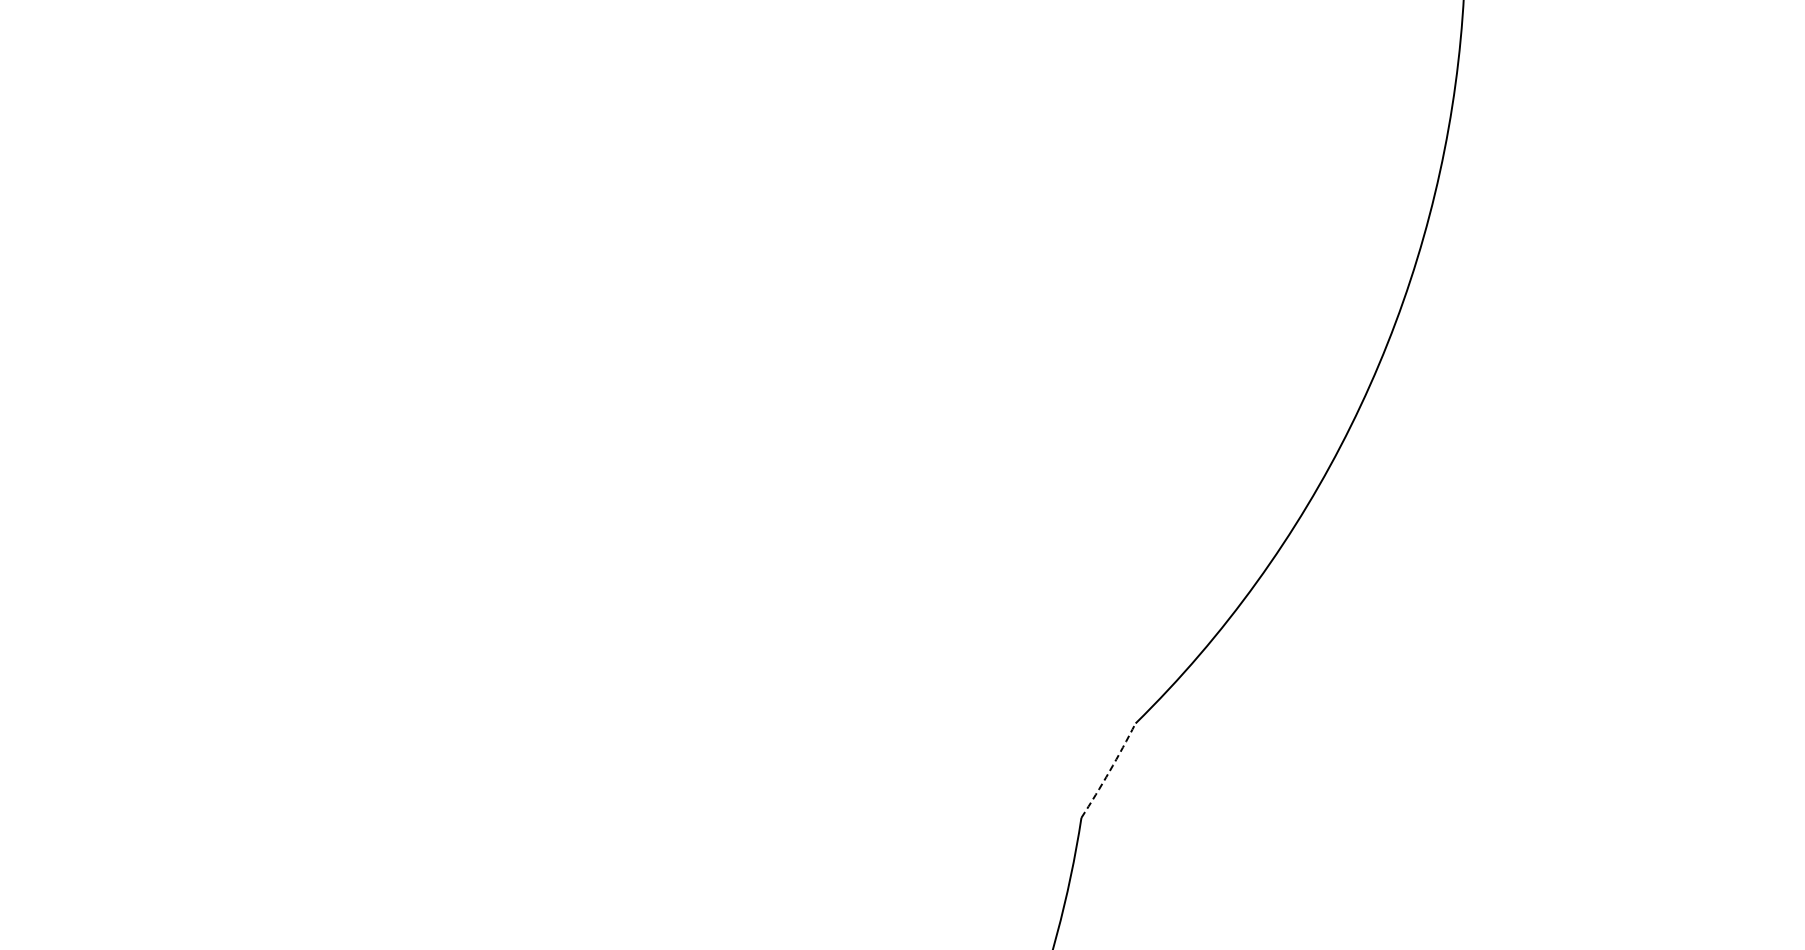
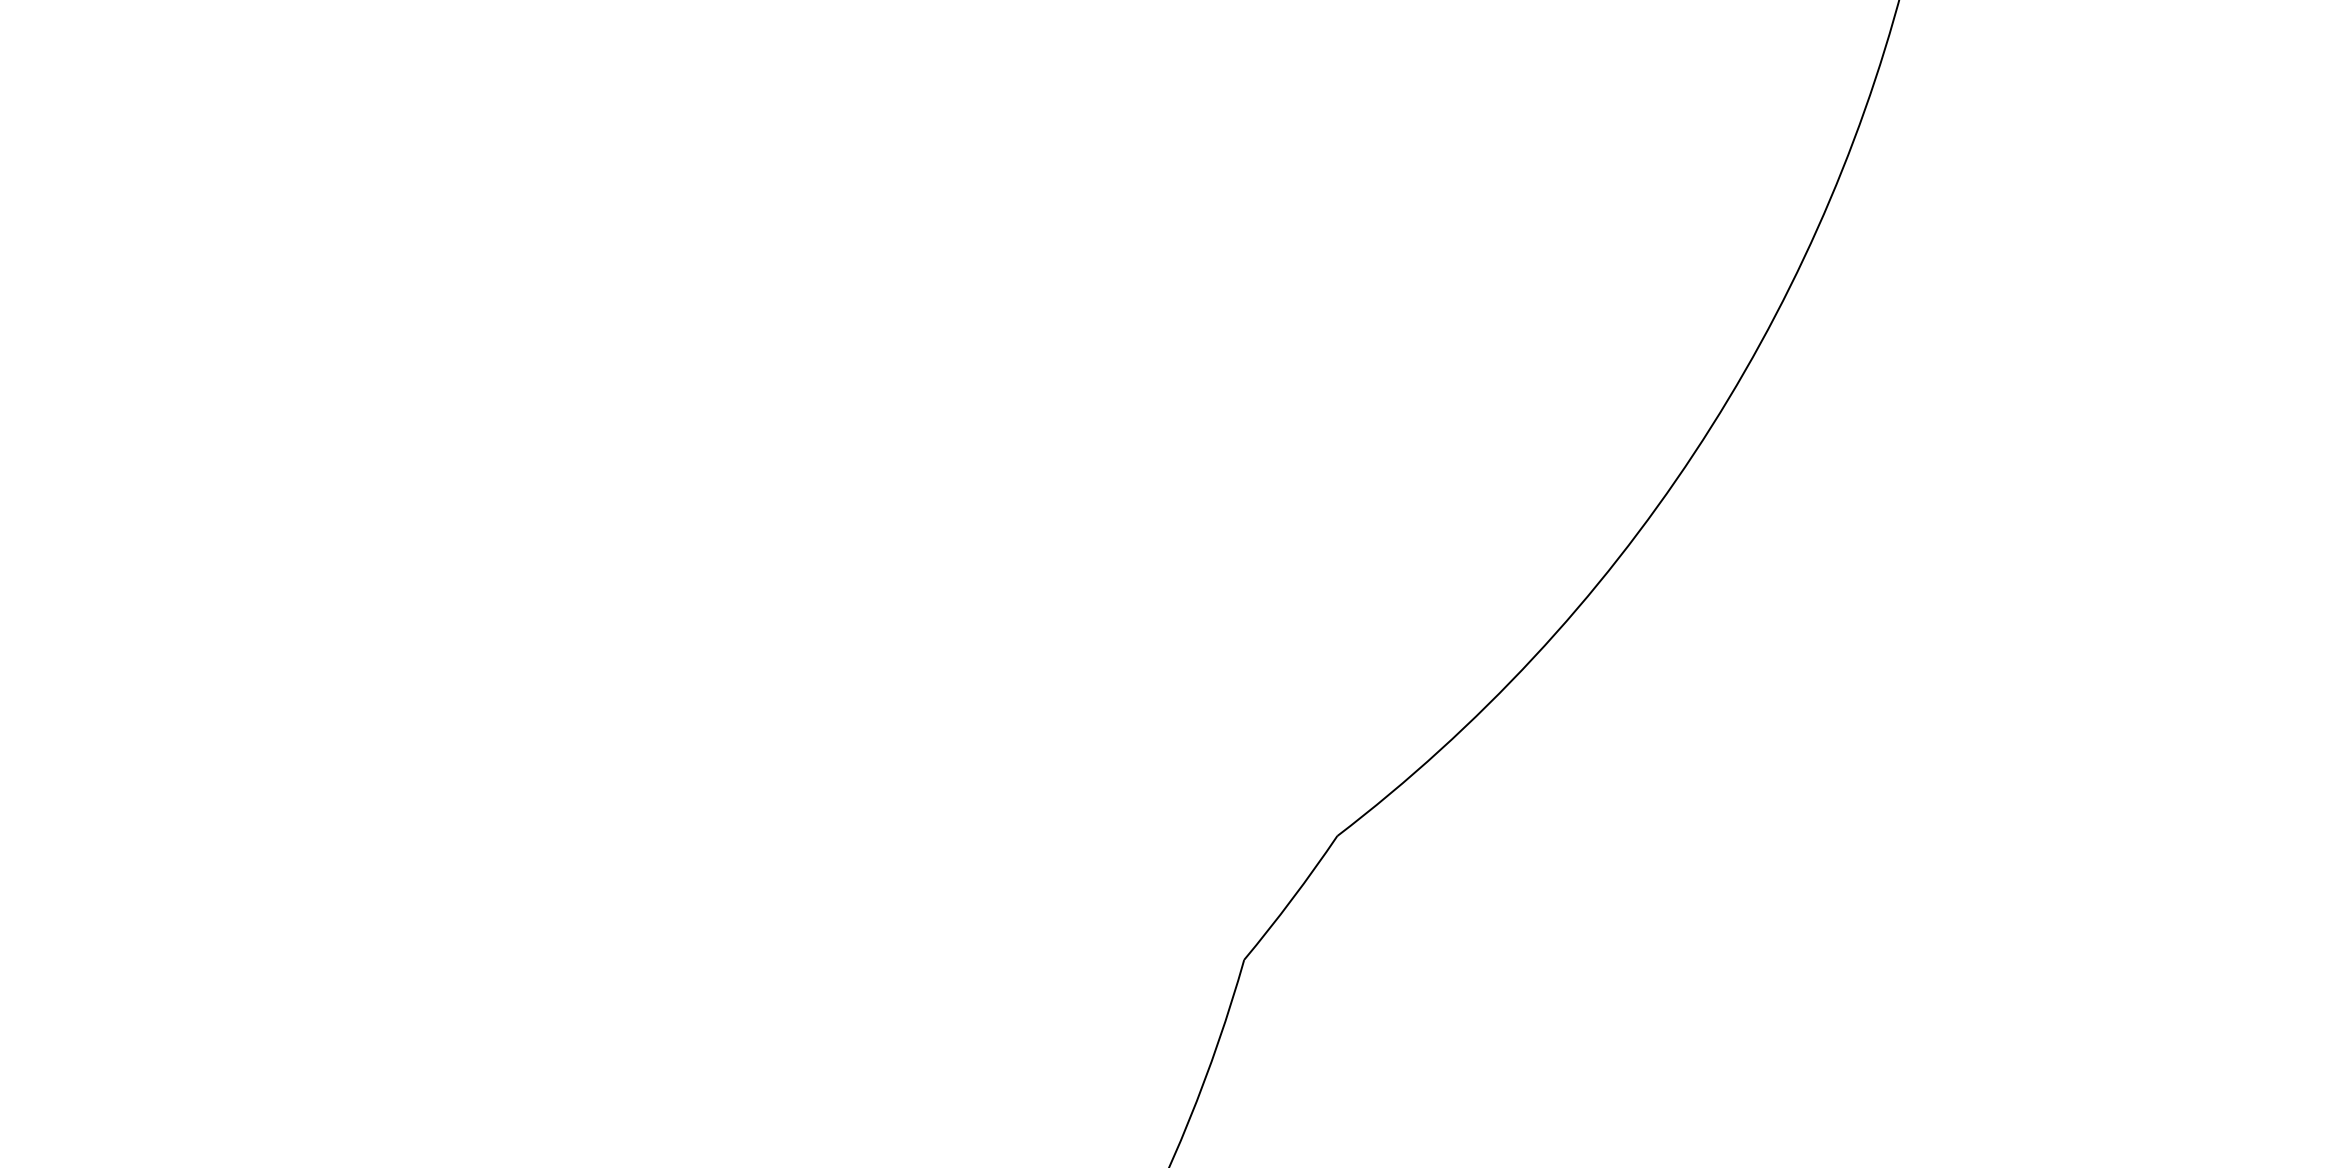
arc: (1109, 771) -> (1292, 899), dashed -> solid

